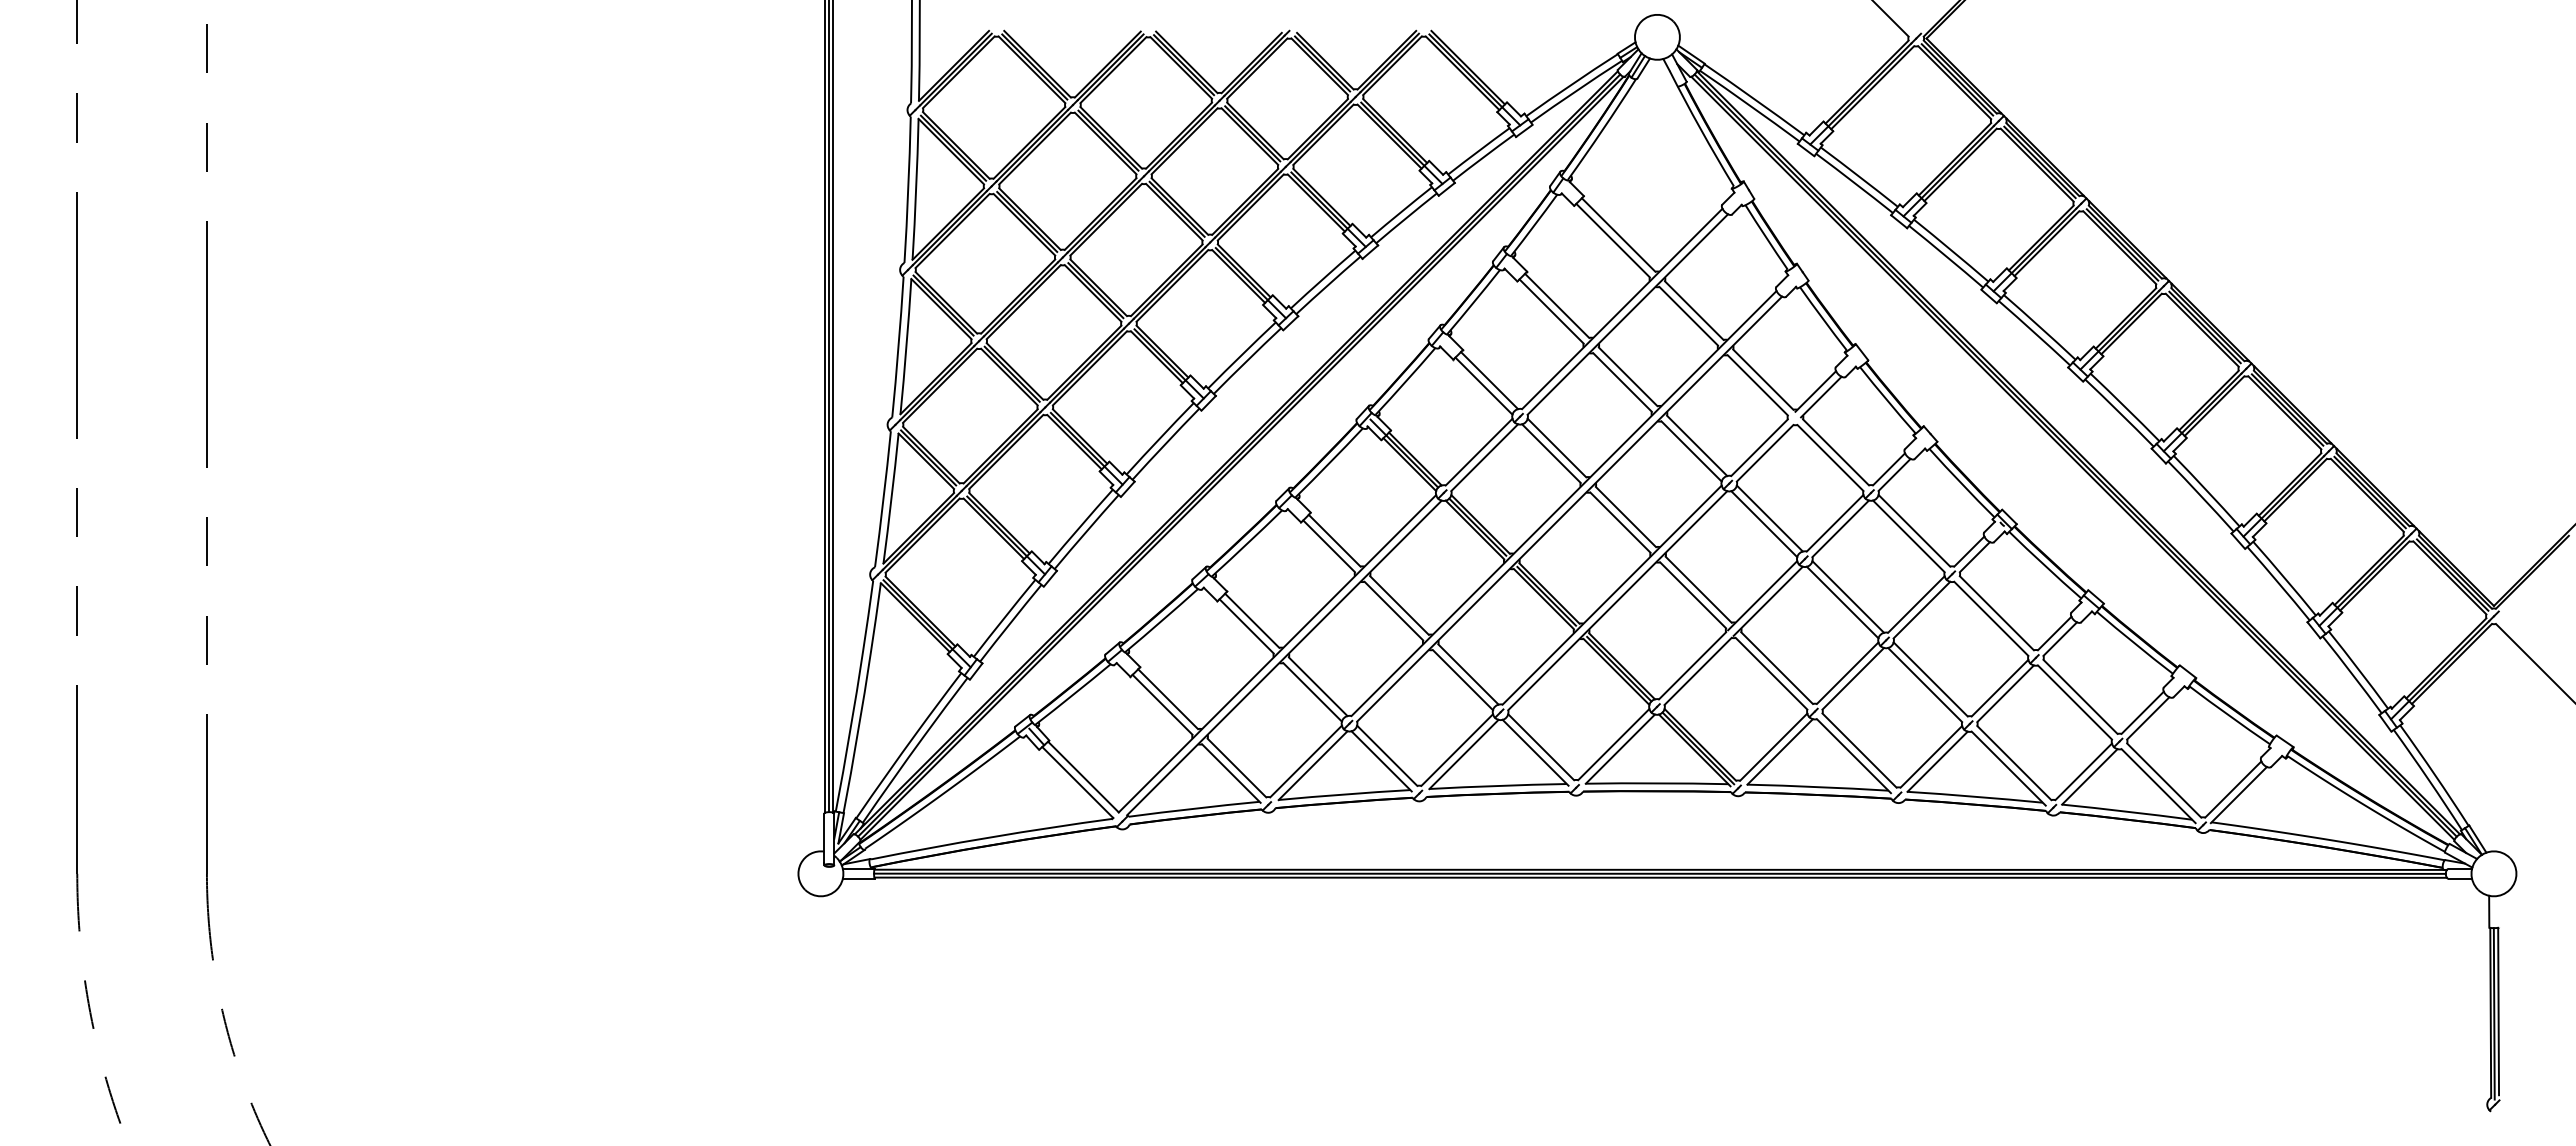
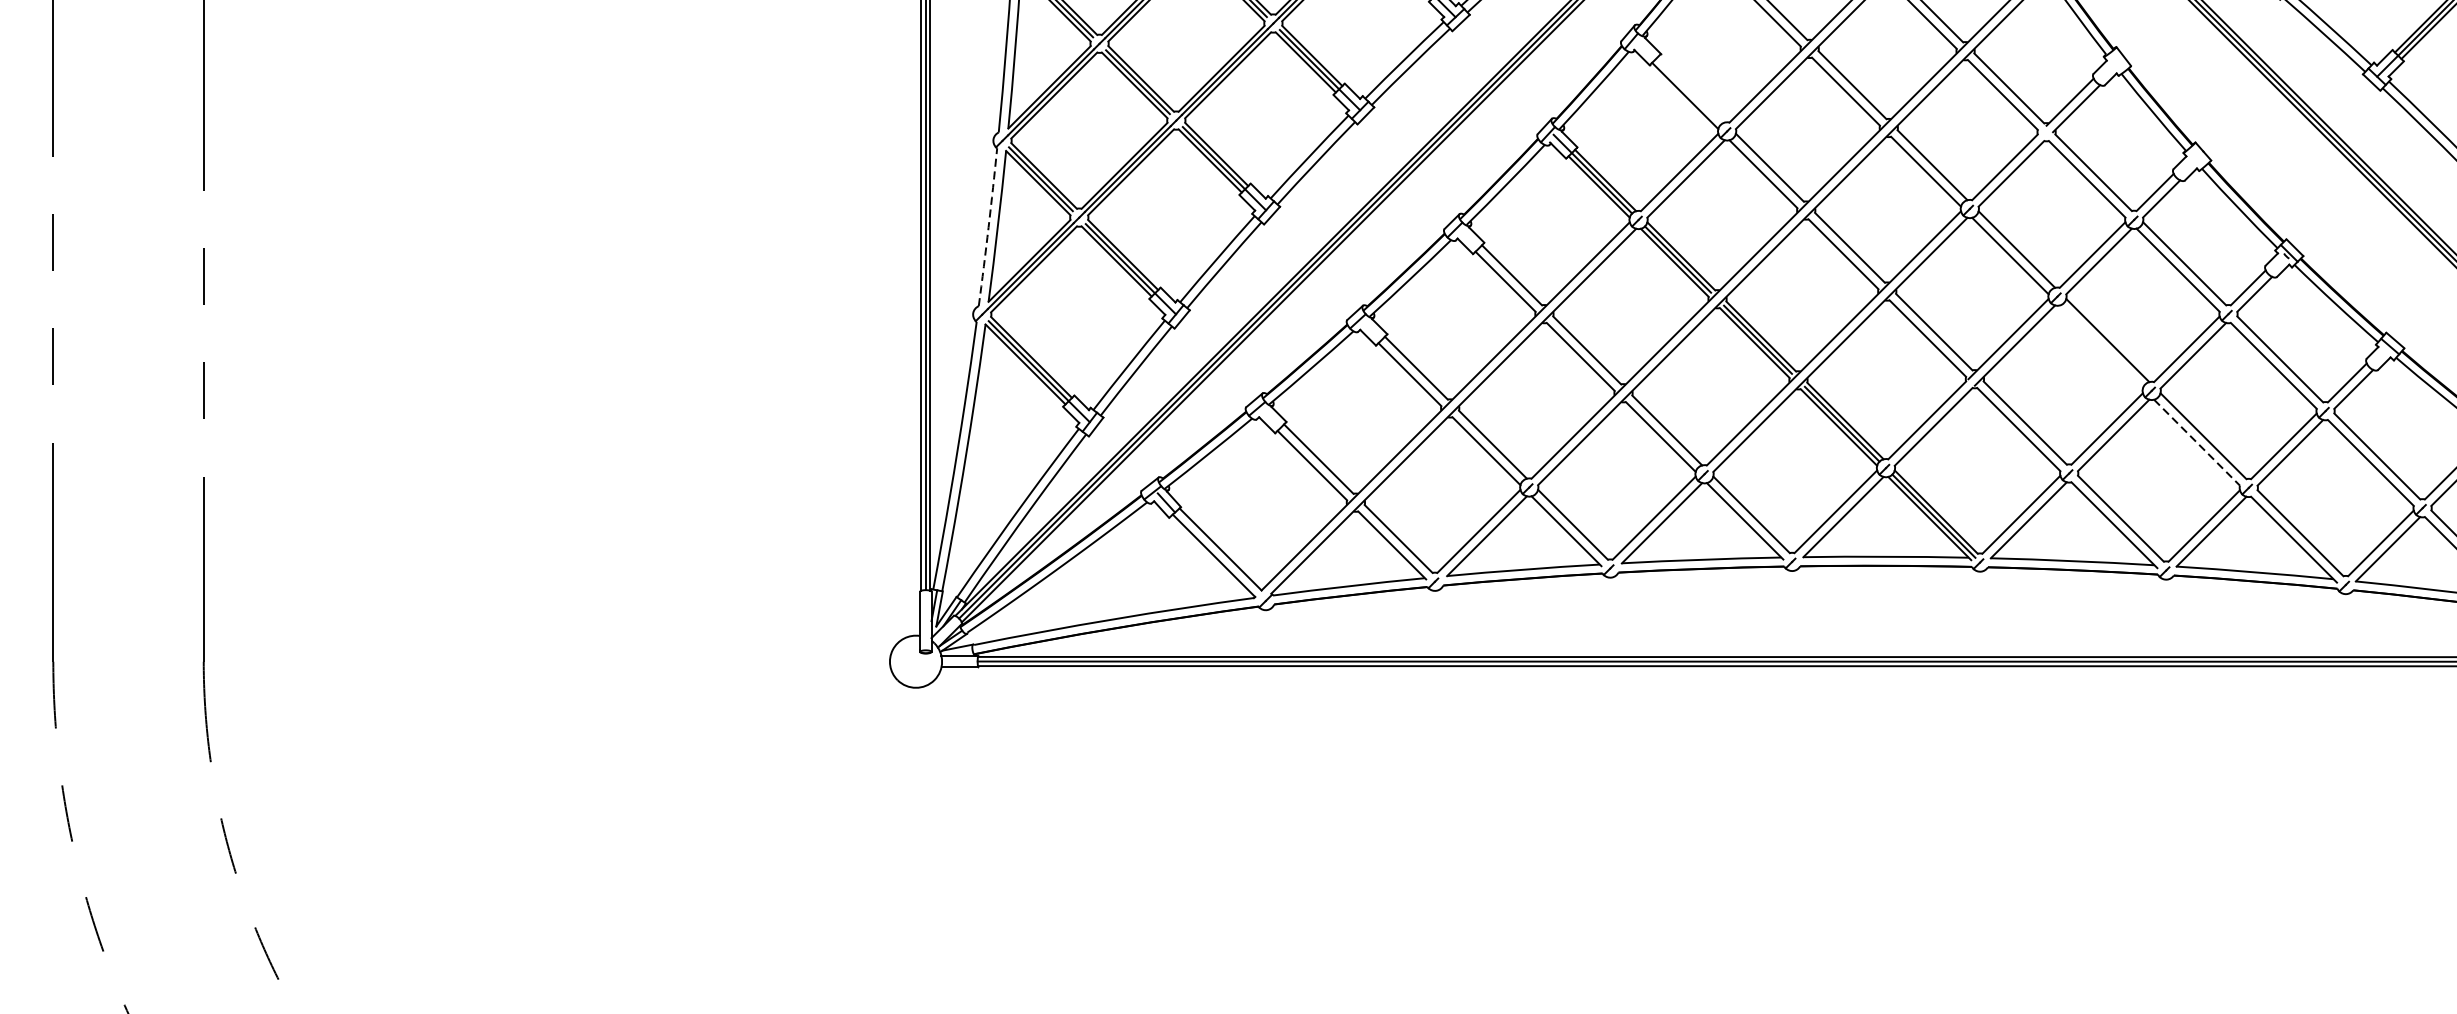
line: (1489, 380) -> (1691, 89), removed
arc: (883, 499) -> (988, 227), solid -> dashed
line: (1842, 602) -> (2101, 346), removed
line: (1925, 685) -> (2197, 443), solid -> dashed

